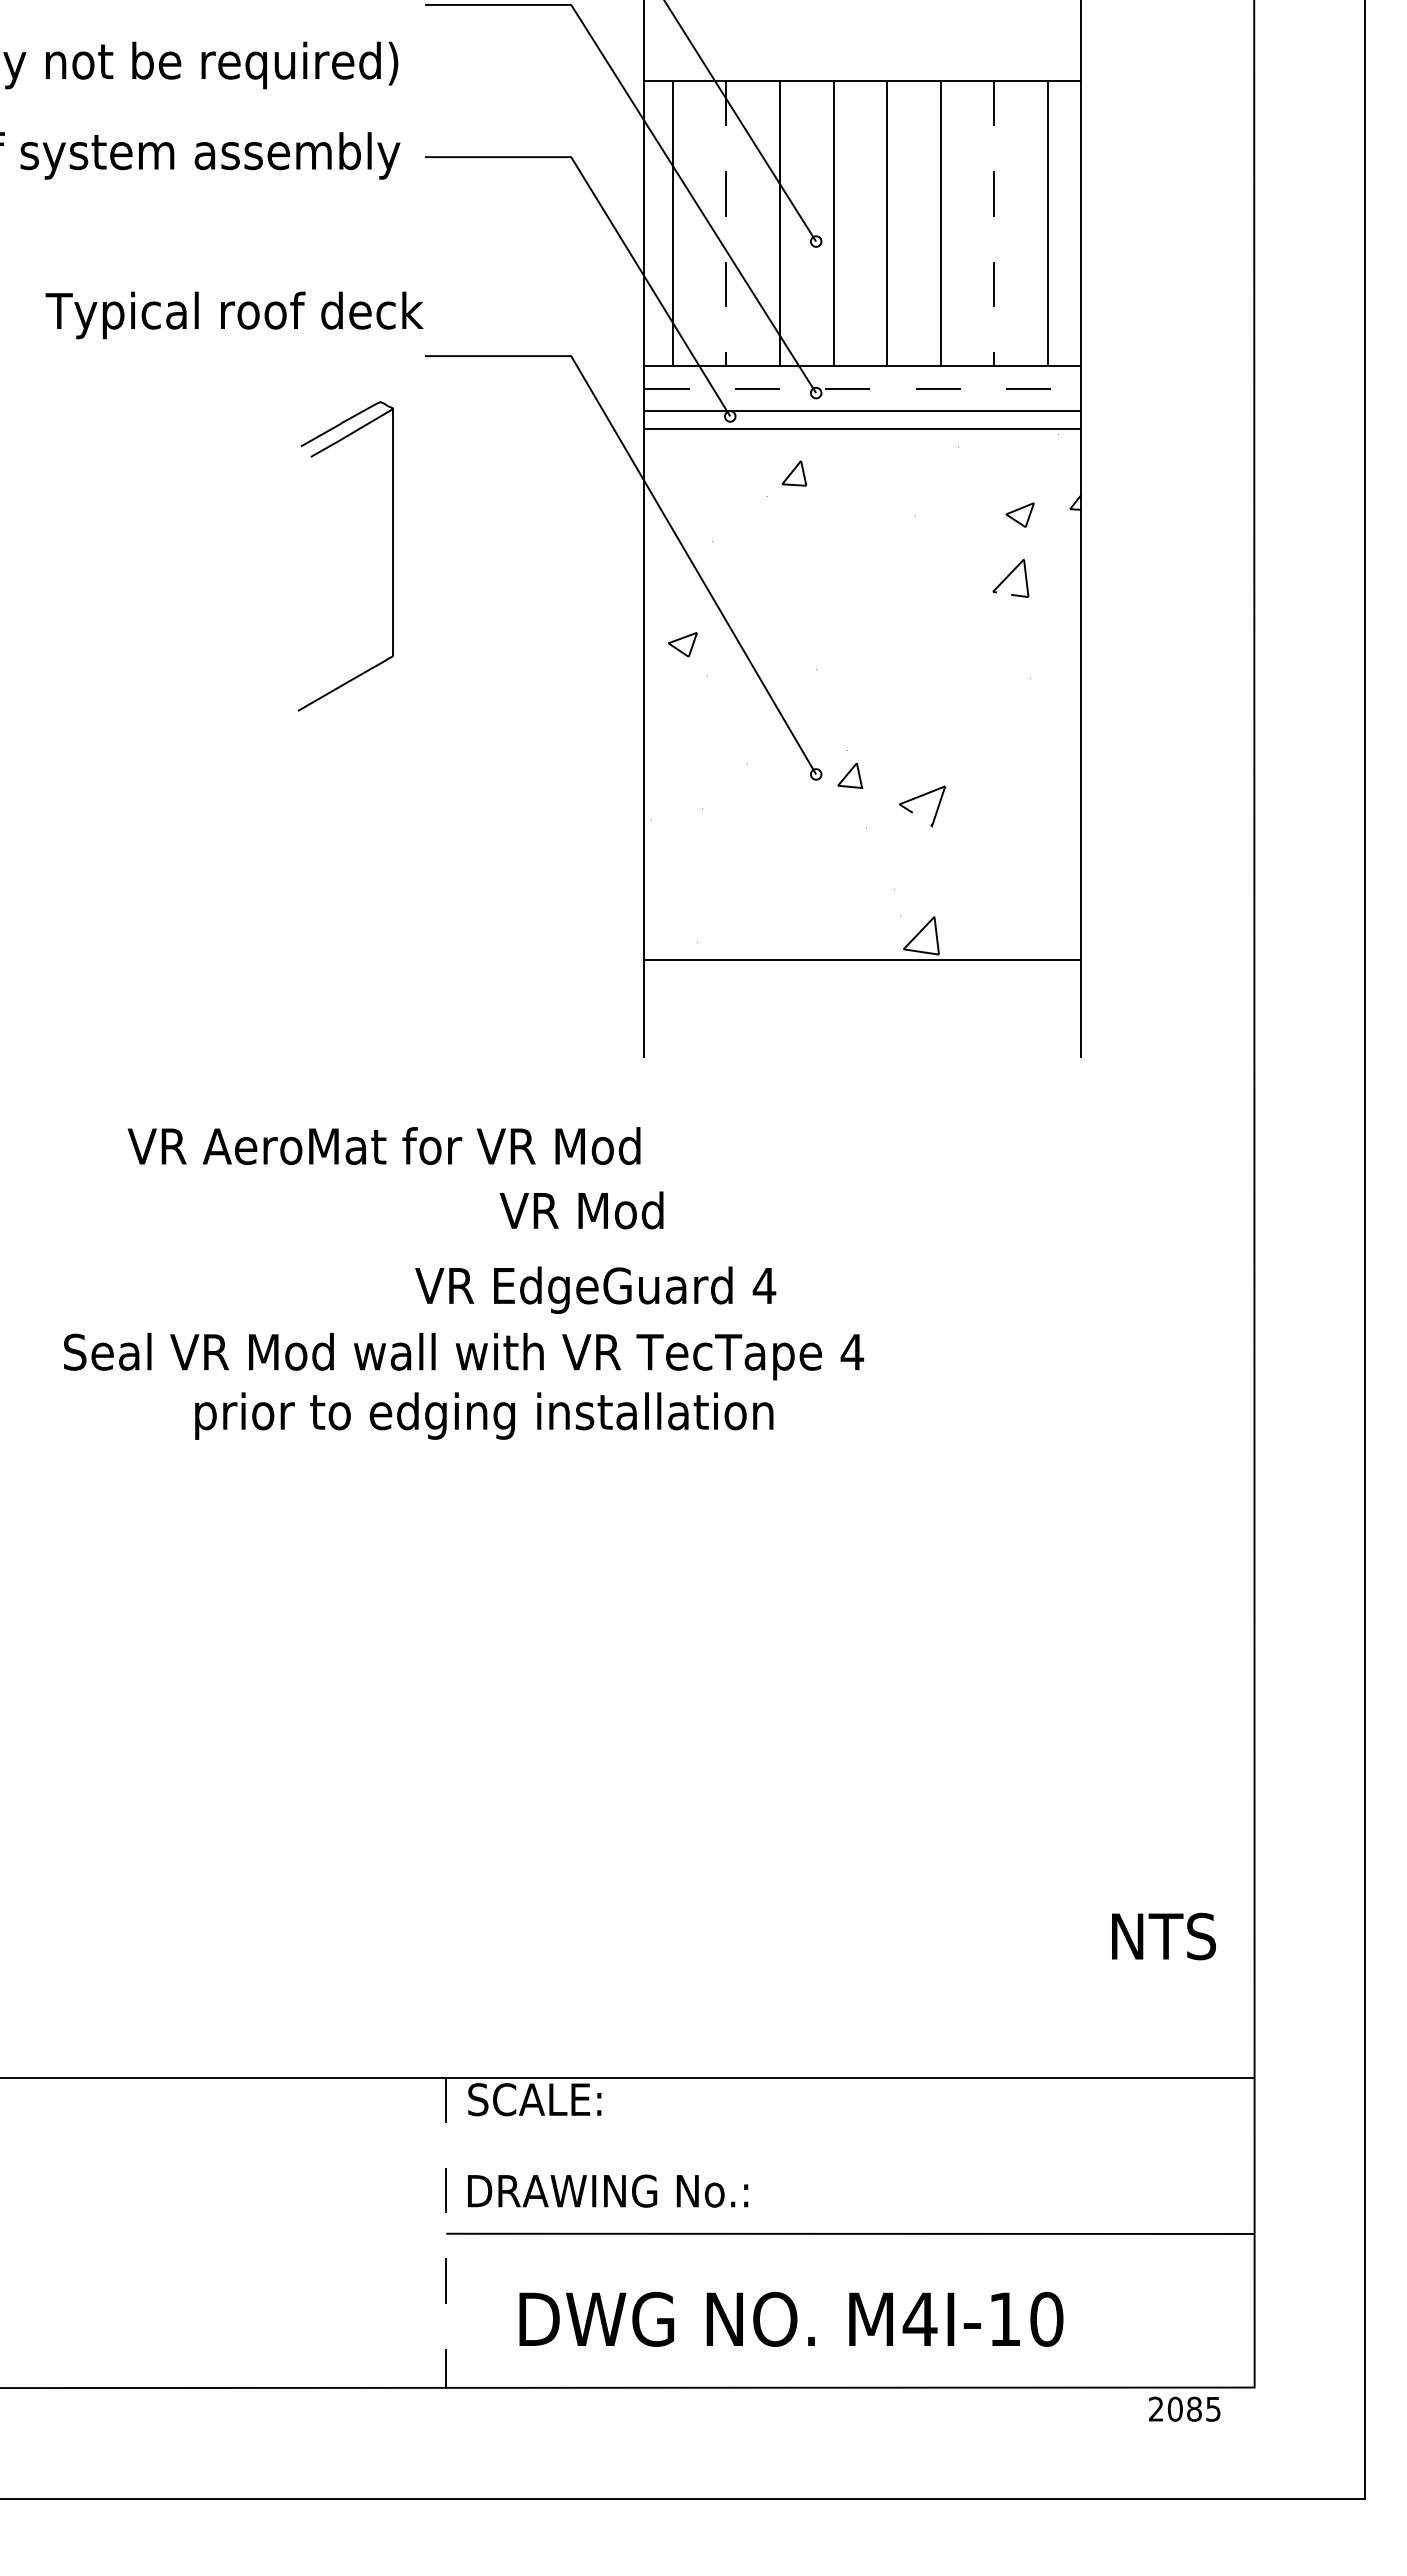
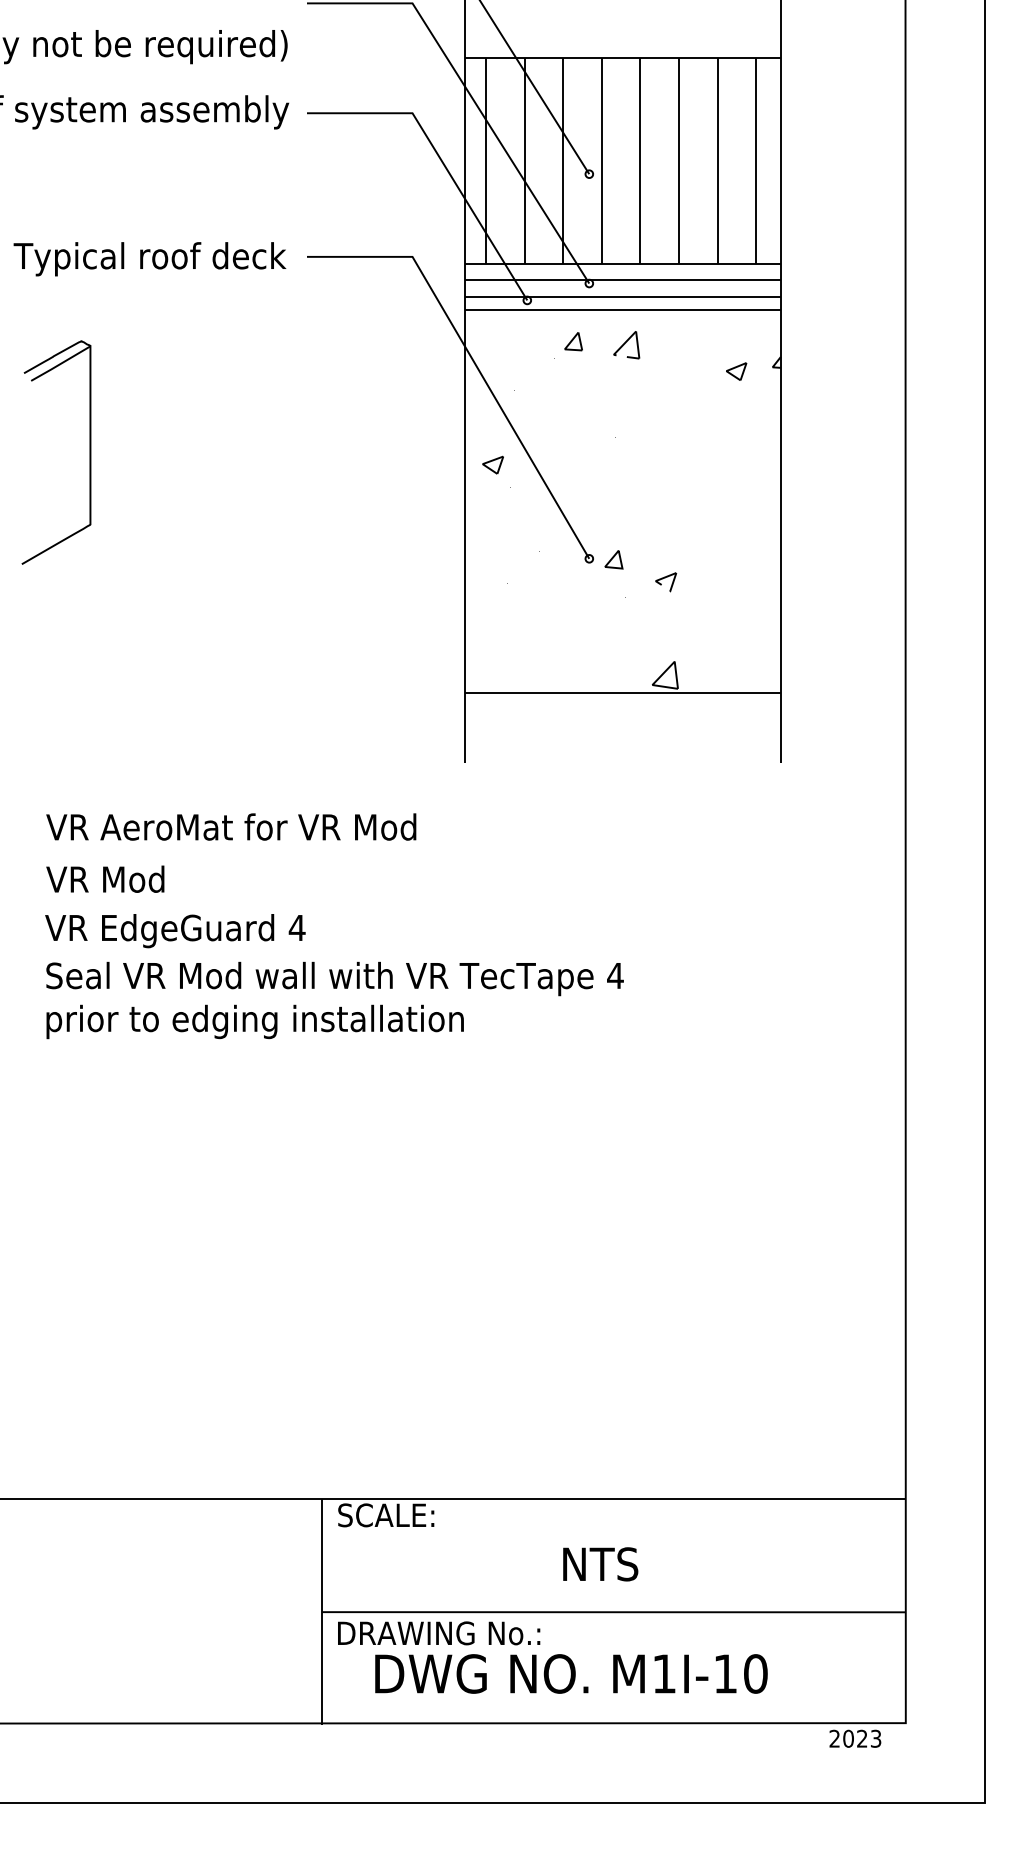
line: (726, 224) -> (524, 161), dashed -> solid
line: (994, 224) -> (718, 161), dashed -> solid
text: (234, 315) -> (149, 259), moved
line: (862, 388) -> (622, 280), dashed -> solid
part: (392, 556) -> (90, 452), moved
part: (1010, 578) -> (626, 345), moved
part: (922, 806) -> (666, 581), size x0.62
text: (383, 1145) -> (230, 826), moved
text: (581, 1210) -> (105, 879), moved
text: (595, 1289) -> (175, 930), moved
text: (484, 1415) -> (255, 1021), moved
text: (1163, 1936) -> (600, 1564), moved
text: (608, 2190) -> (439, 1632), moved
line: (446, 2233) -> (322, 1611), dashed -> solid
text: (919, 2318) -> (663, 1673), M4I-10 -> M1I-10
text: (1203, 2408) -> (868, 1738), 2085 -> 2023

